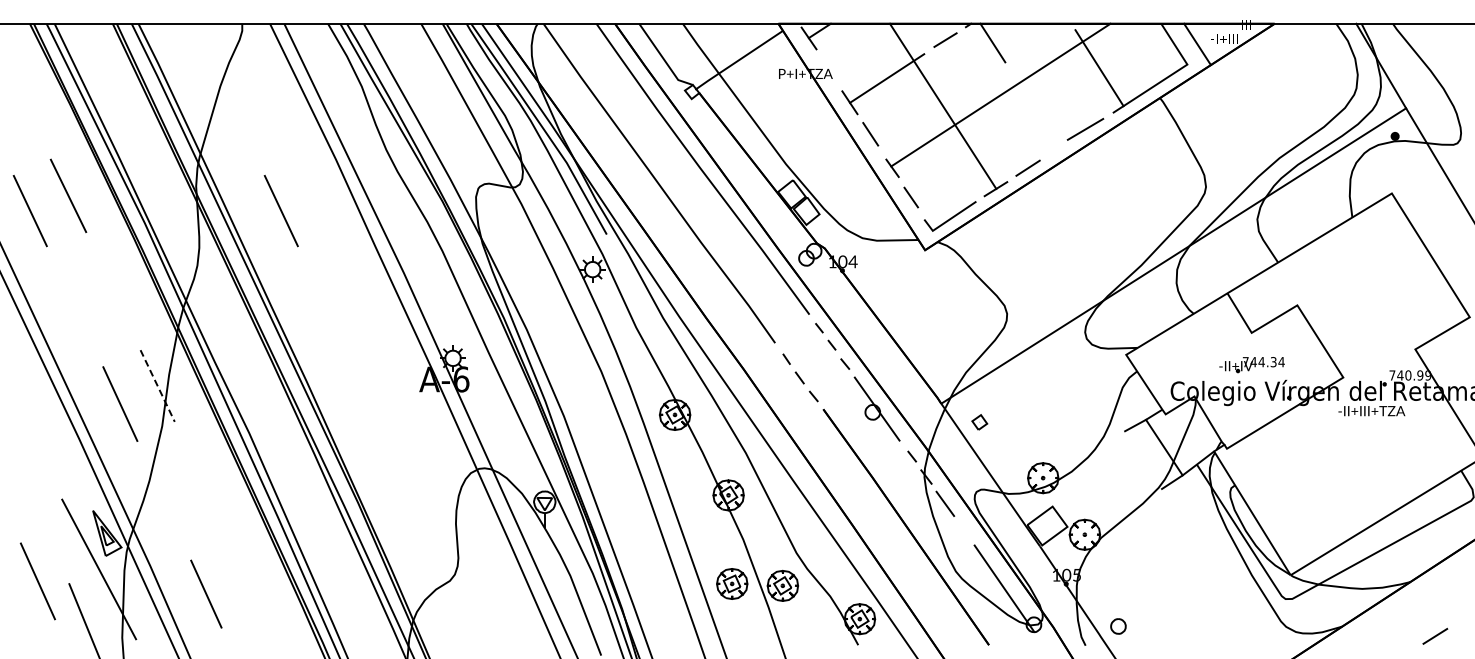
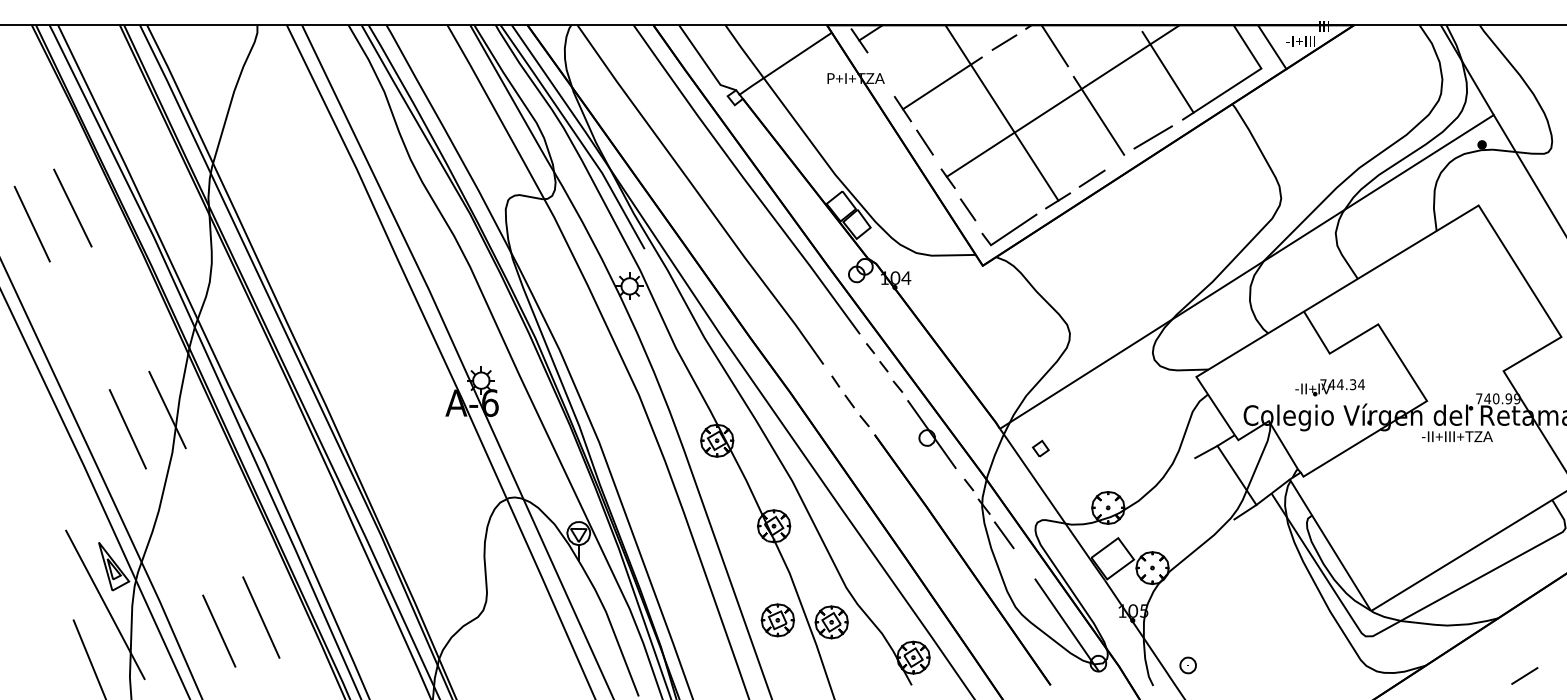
line: (1034, 108) -> (1099, 115), added
line: (280, 211) -> (298, 224), removed
line: (157, 386) -> (167, 410), dashed -> solid
line: (37, 581) -> (260, 617), moved

